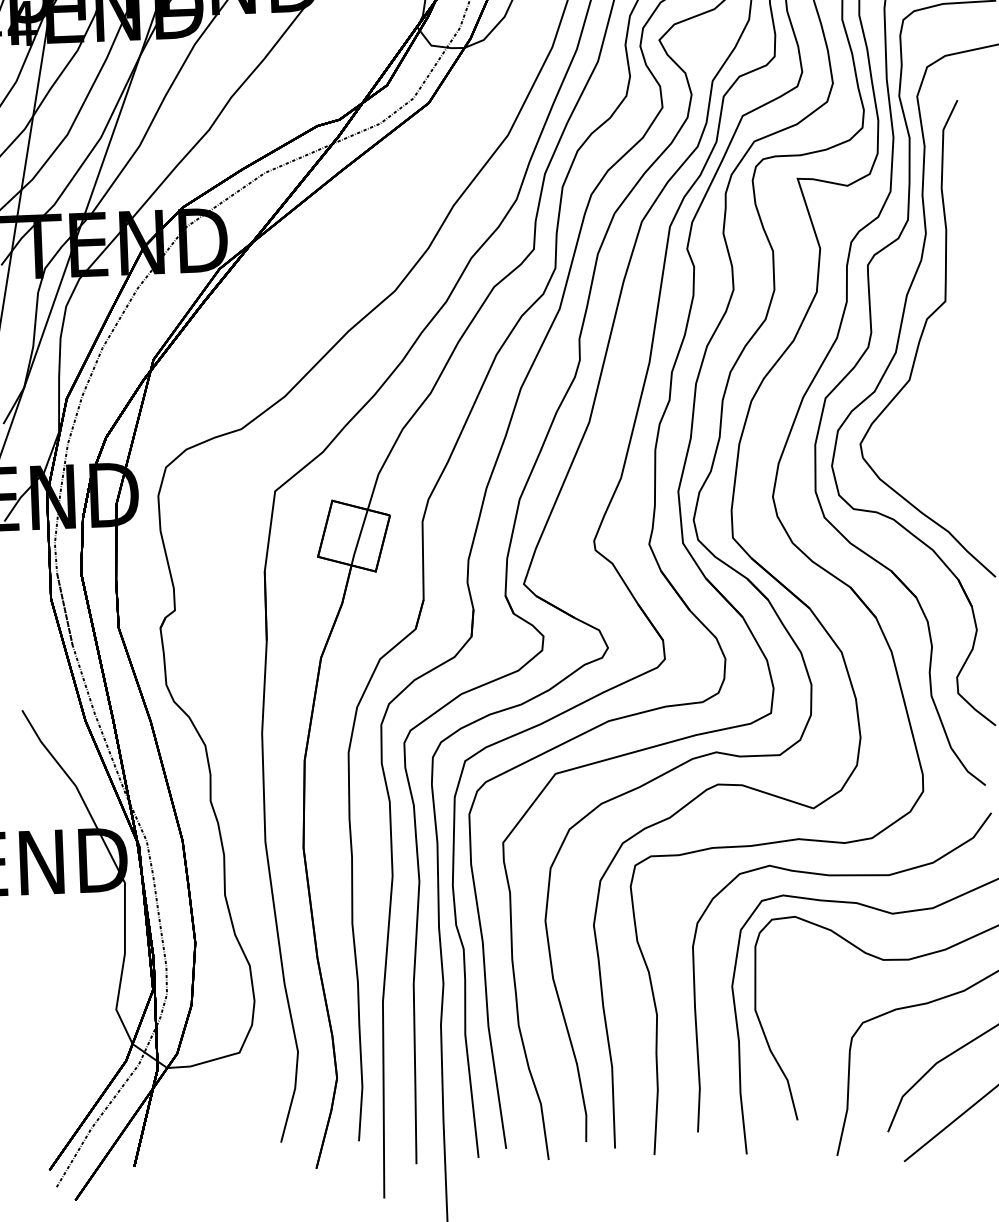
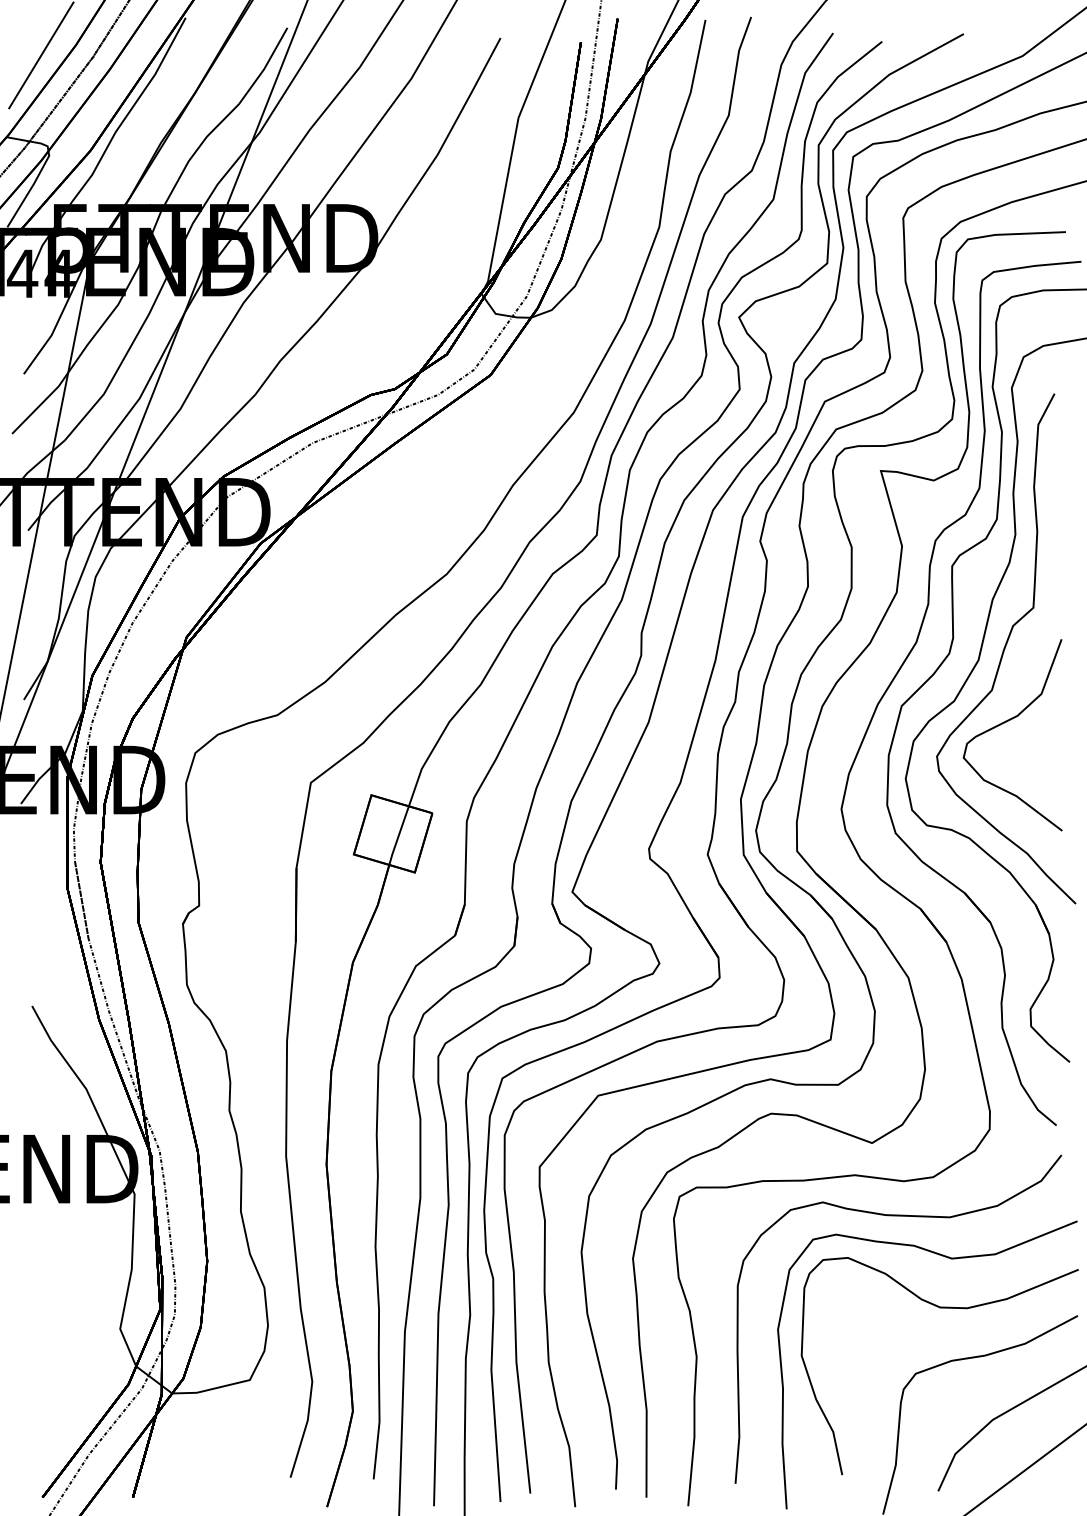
curve: (924, 409) -> (1006, 722), added

